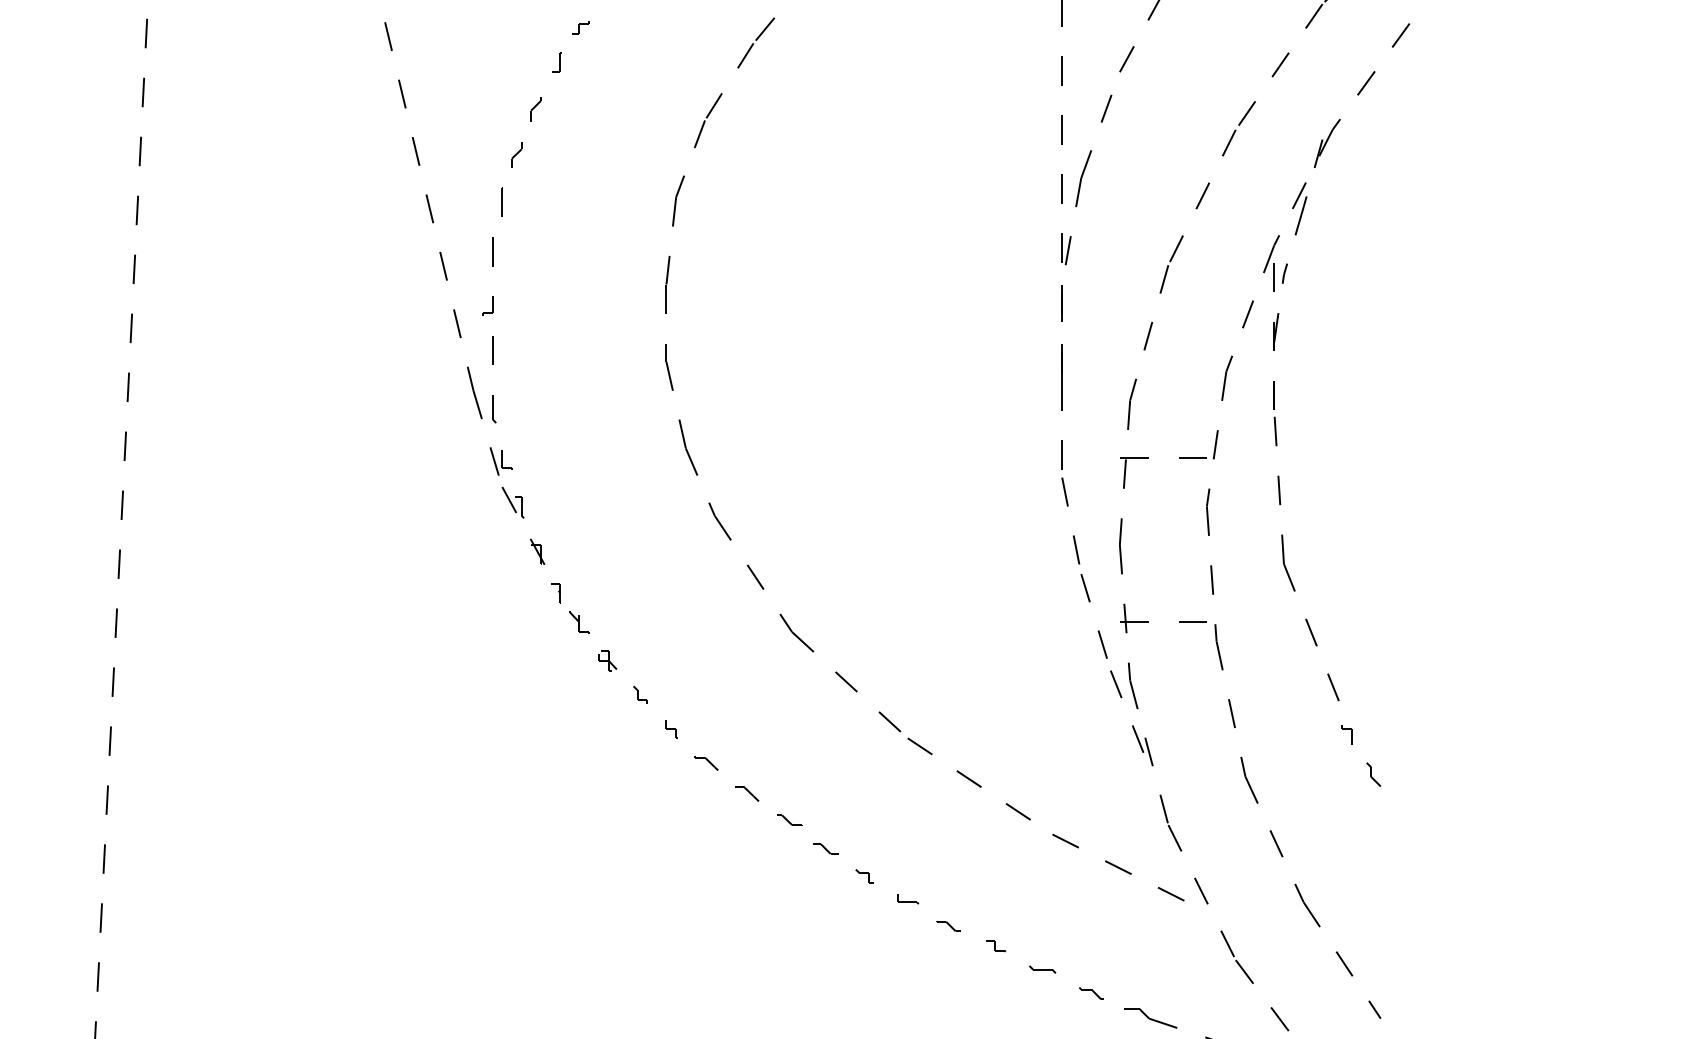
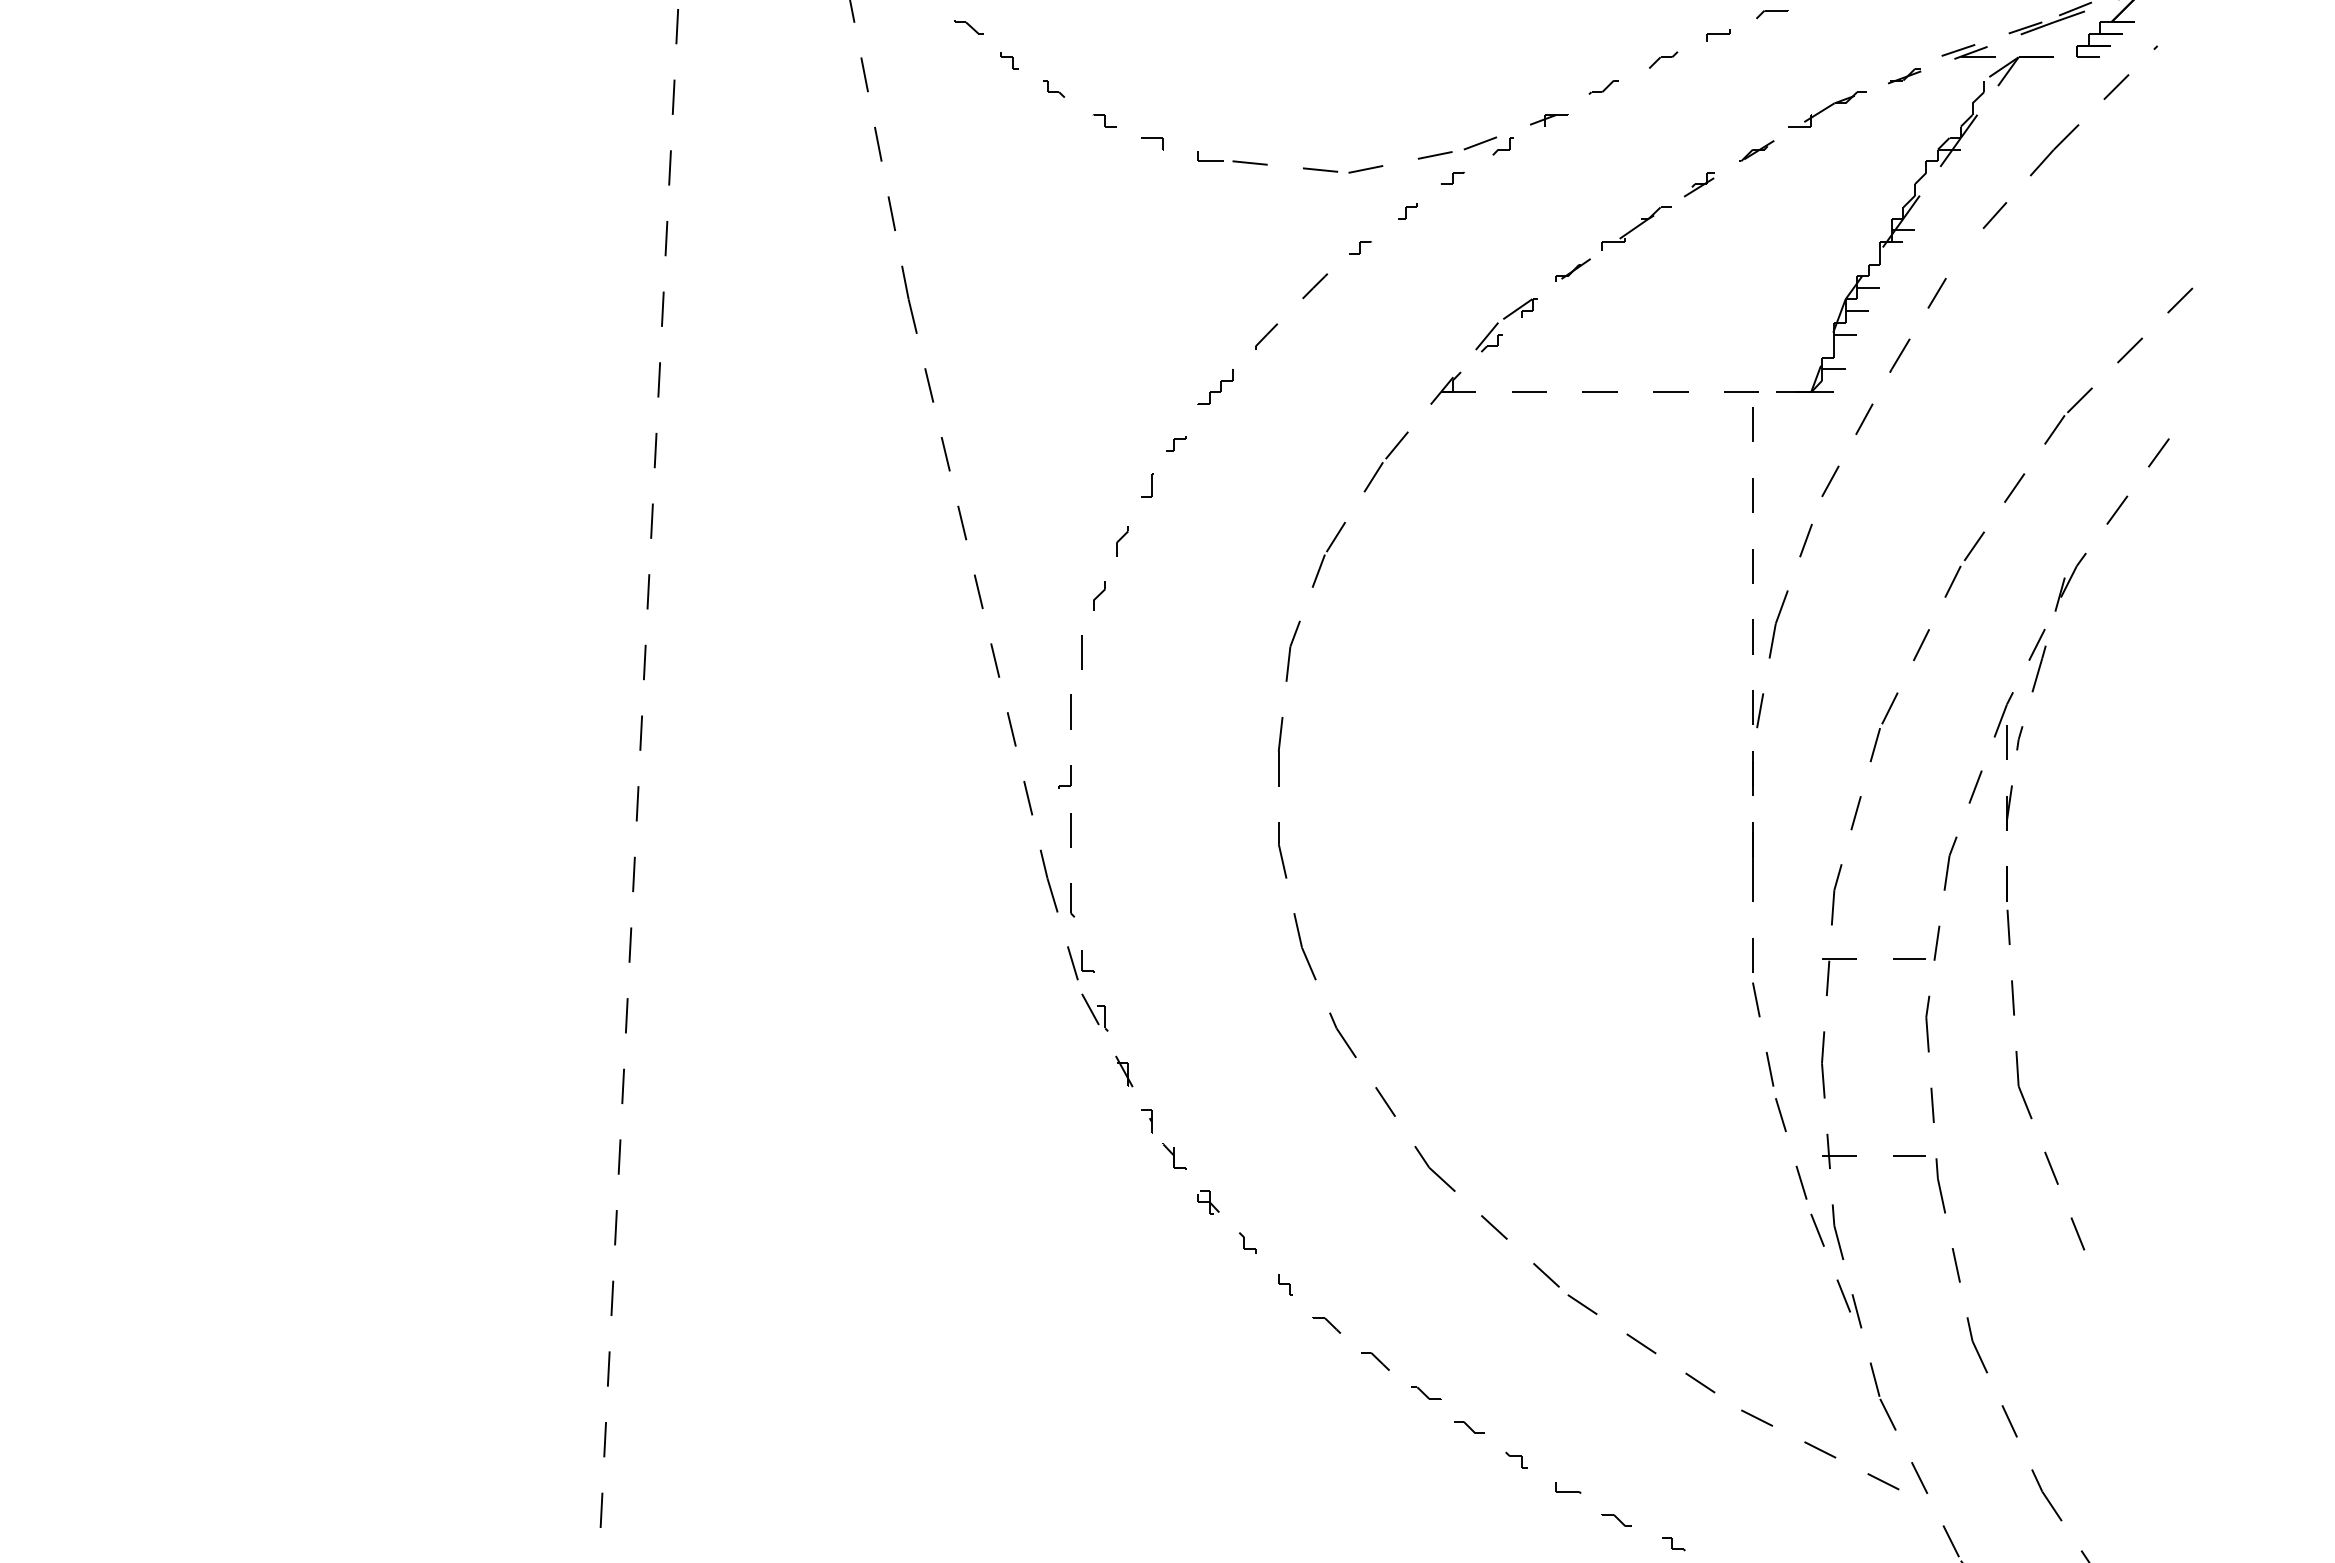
curve: (1366, 762) -> (2117, 1324), removed

